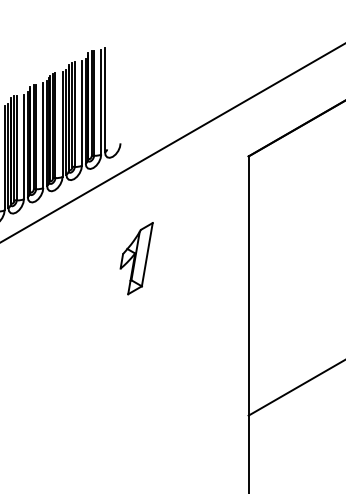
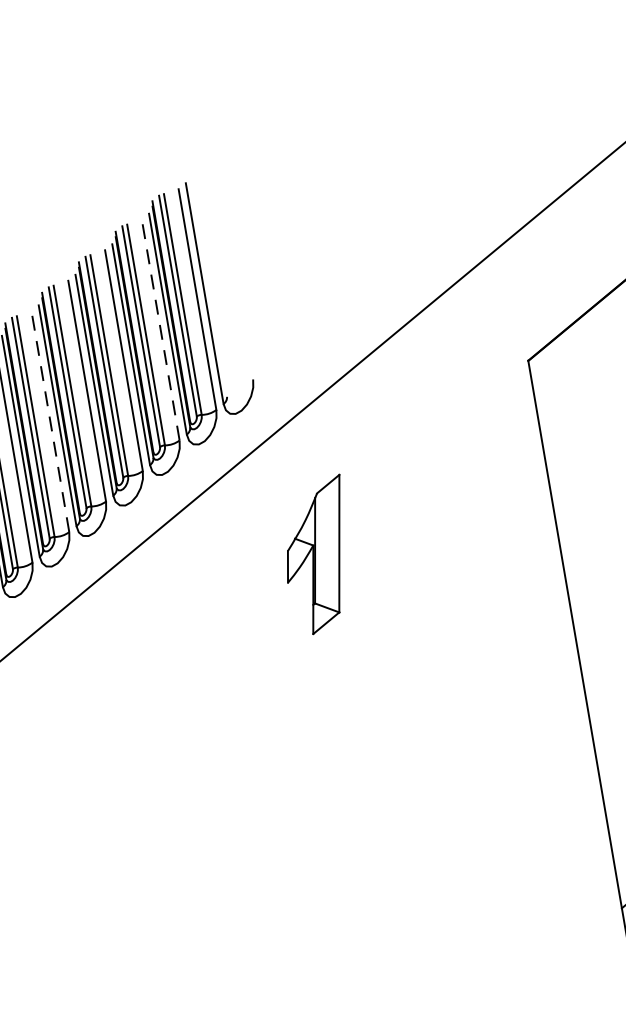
line: (81, 112) -> (159, 328), solid -> dashed
line: (23, 146) -> (49, 421), solid -> dashed
part: (136, 258) -> (317, 555), moved

